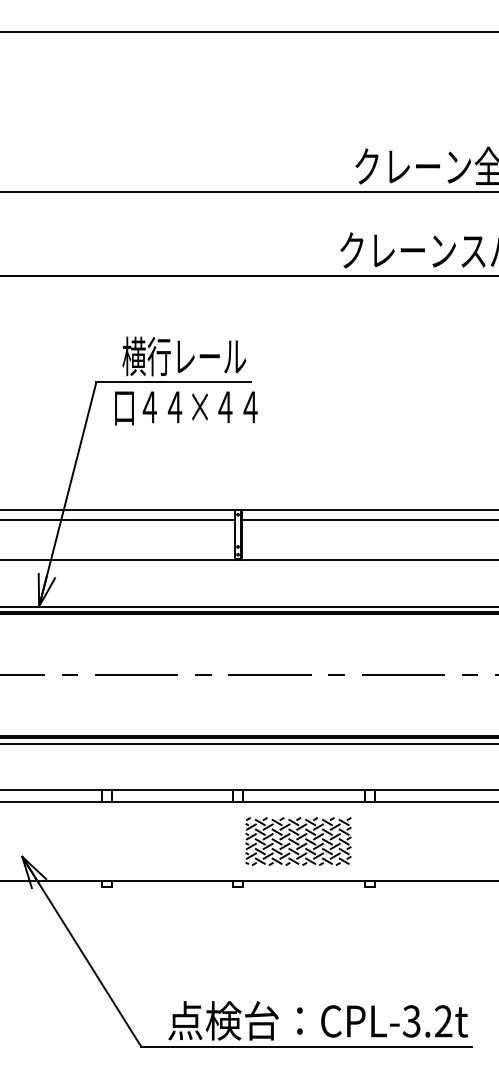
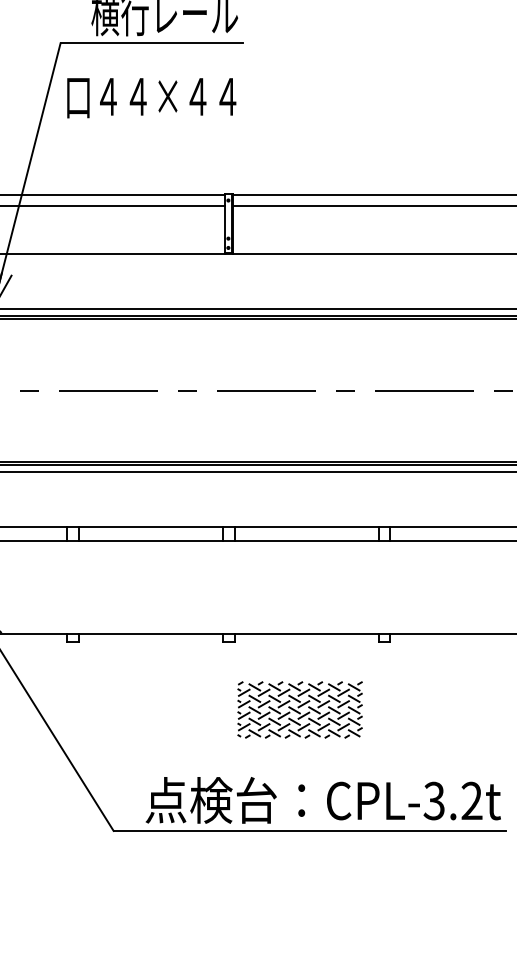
text: (186, 408) -> (151, 98), moved
part: (298, 841) -> (300, 709), moved

